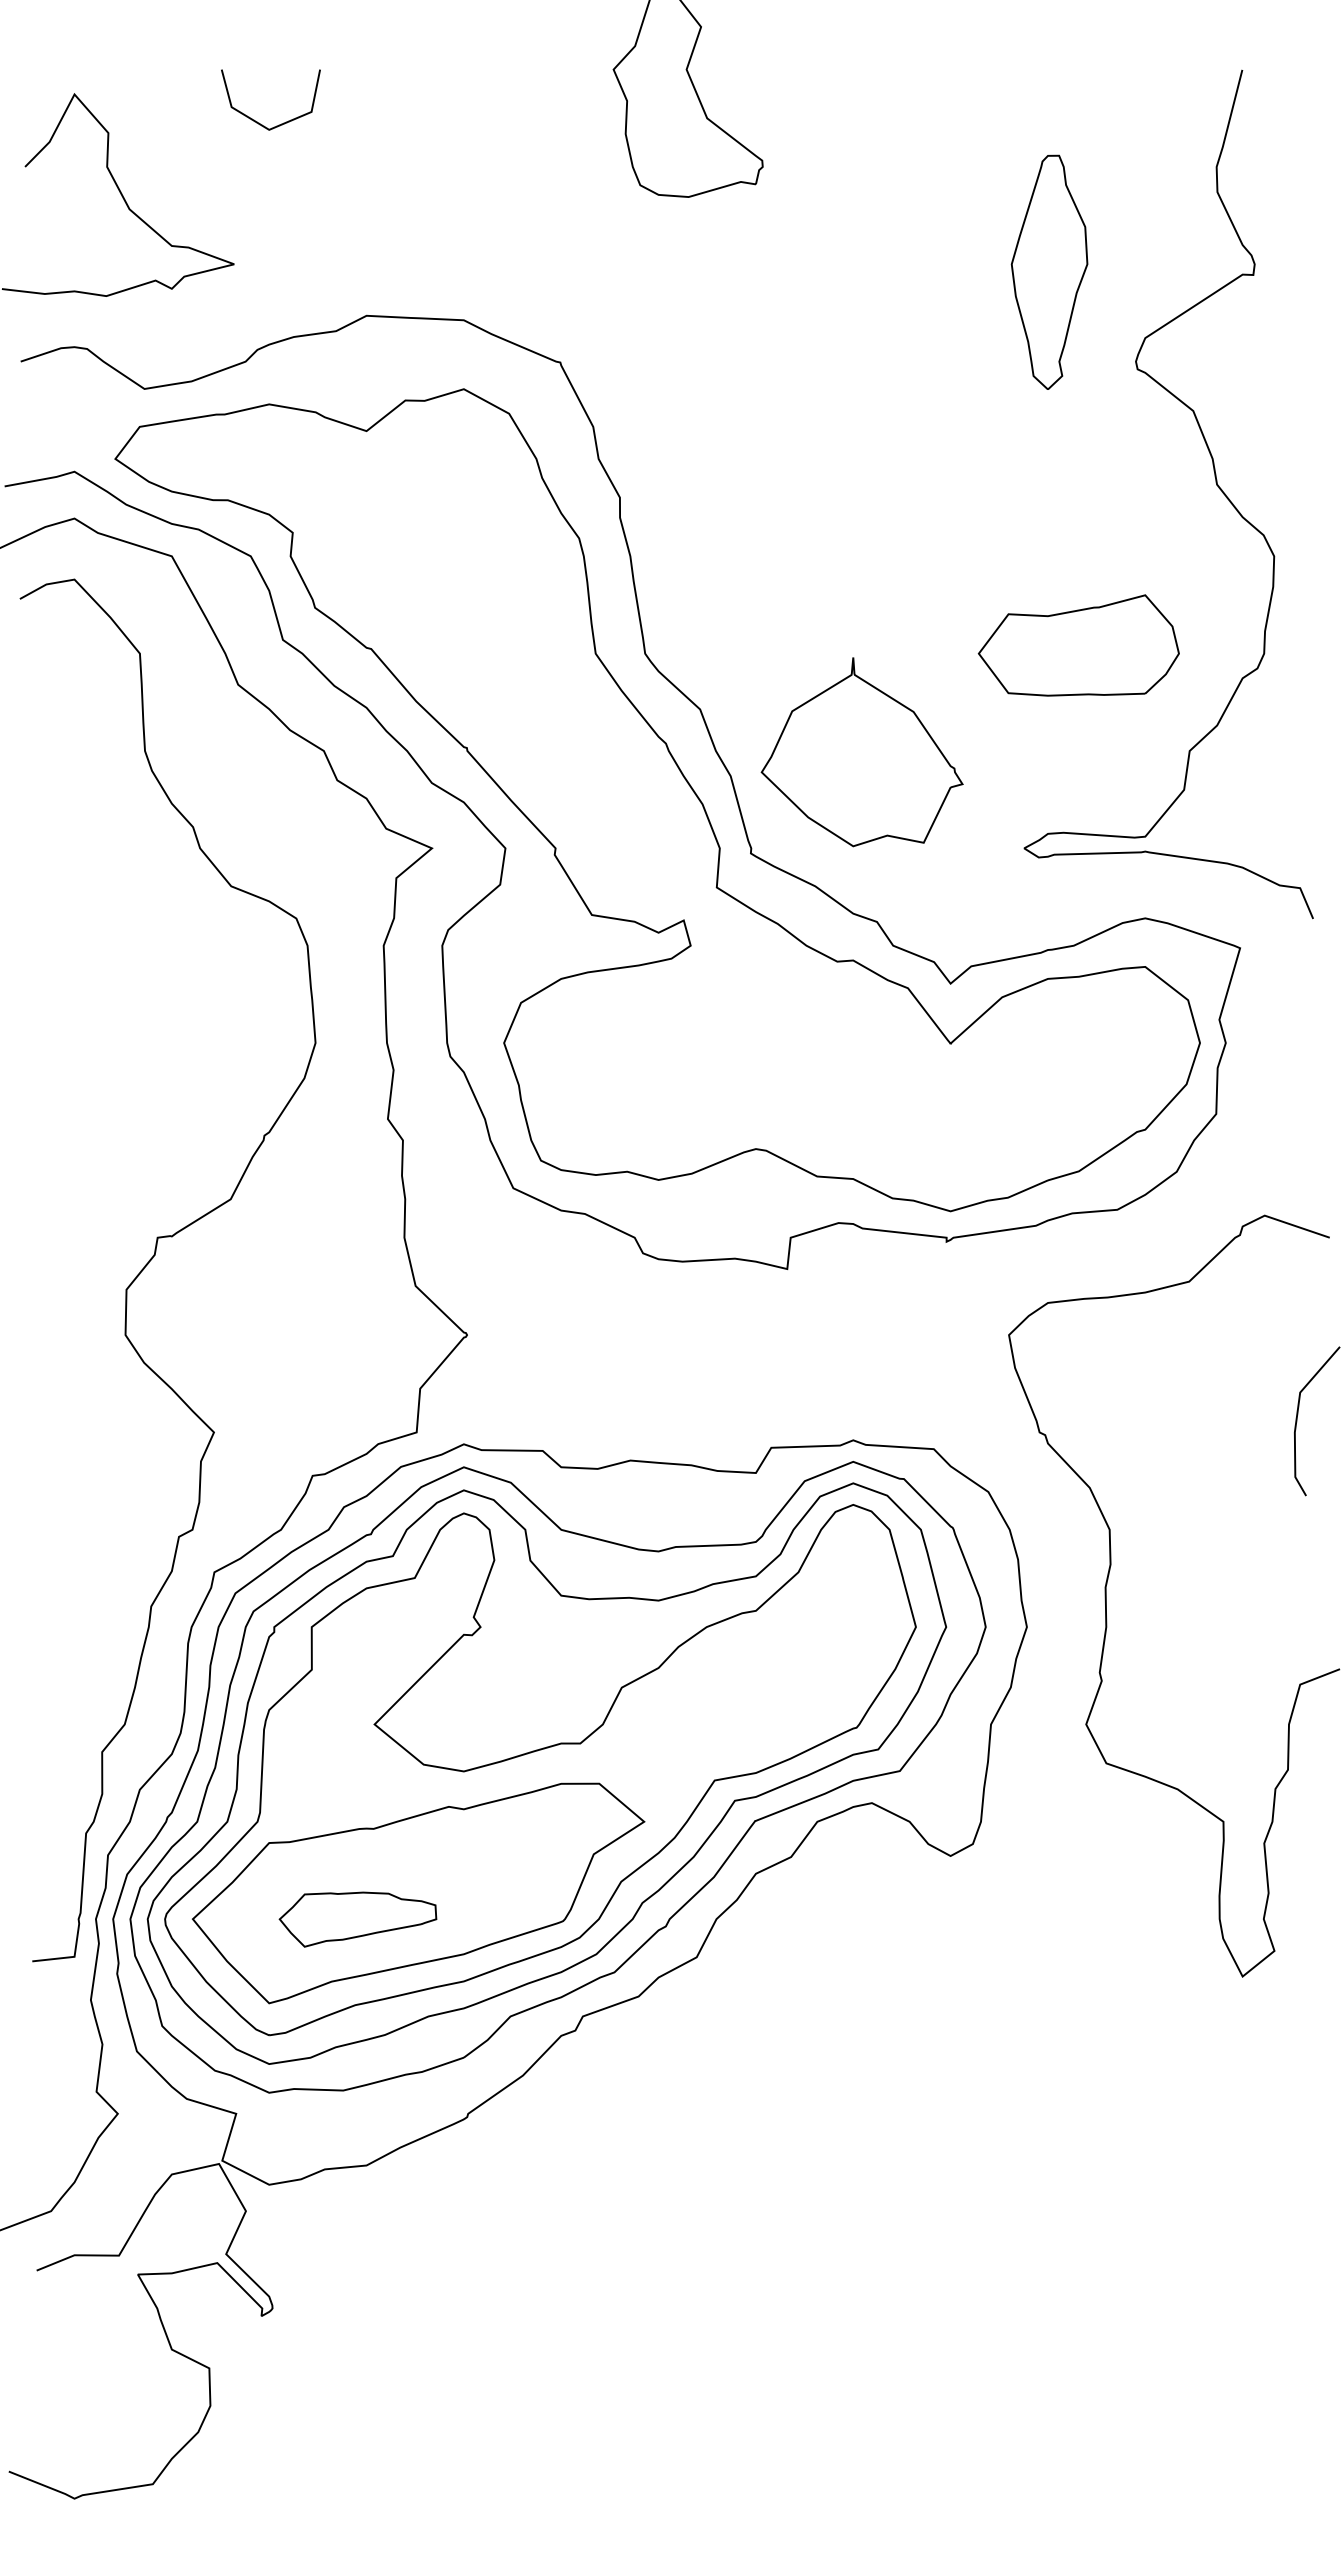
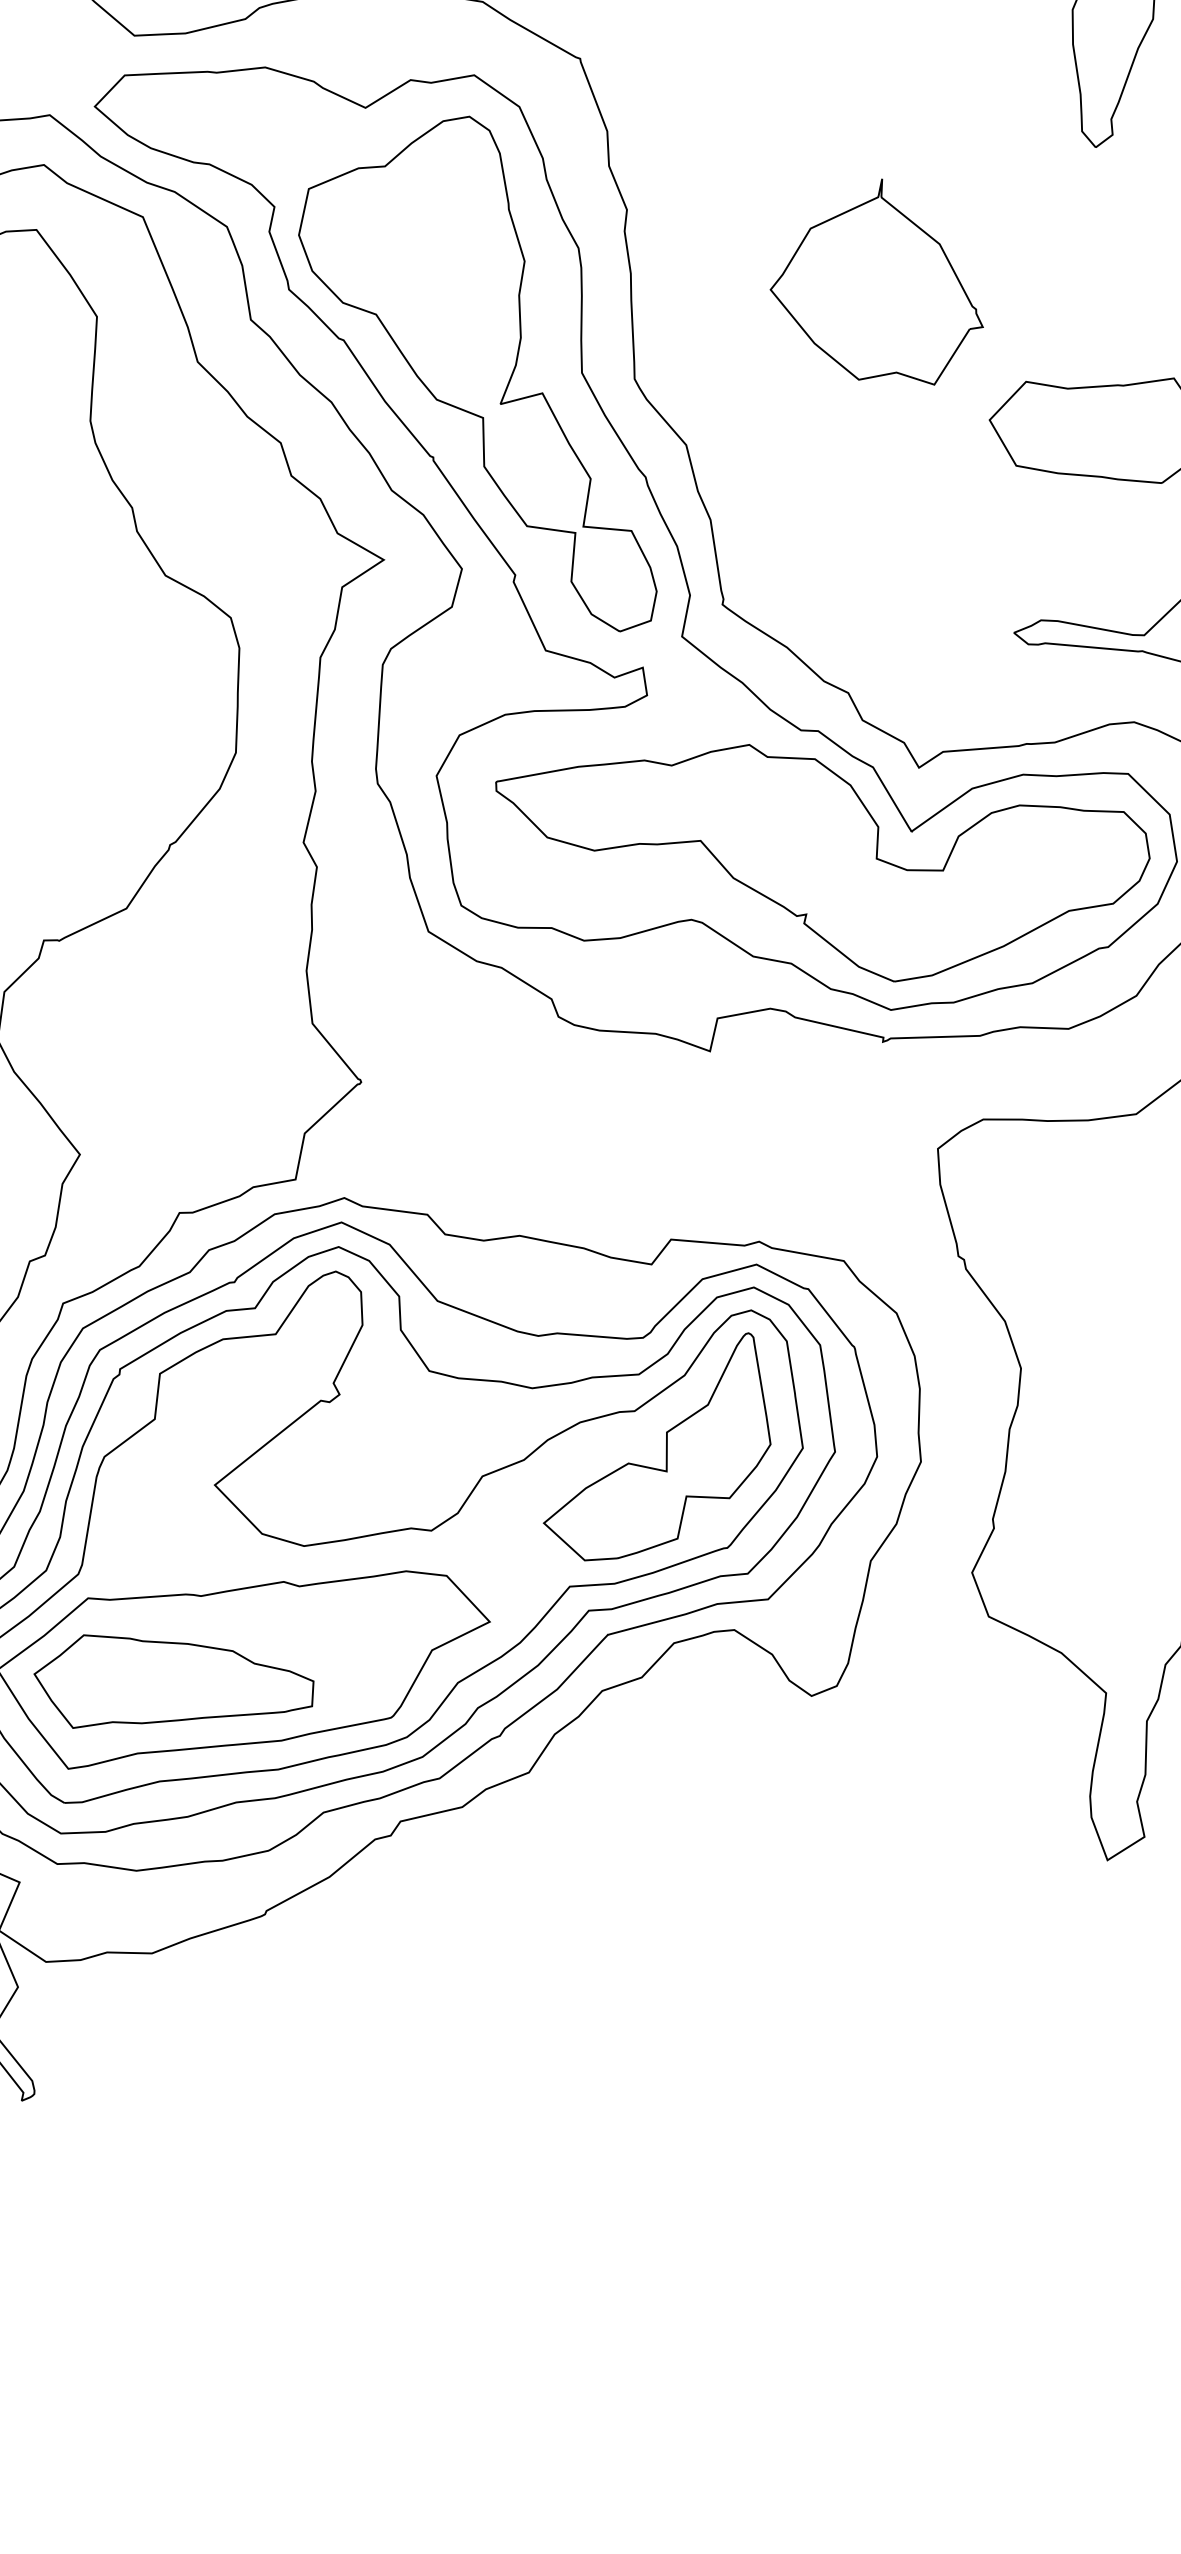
part: (503, 658) -> (483, 366), added
part: (861, 752) -> (879, 280), moved
part: (867, 1082) -> (818, 862), added
part: (784, 1640) -> (661, 1446), added
part: (357, 1919) -> (172, 1690), size x1.67

